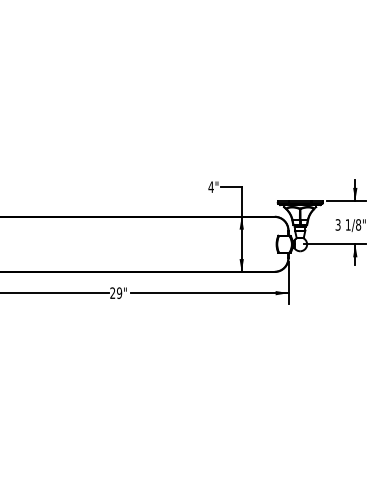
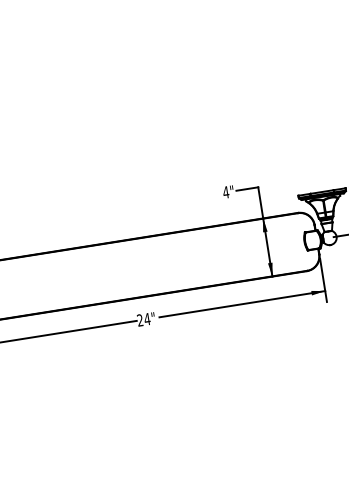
text: (119, 292) -> (147, 318), 29" -> 24"

